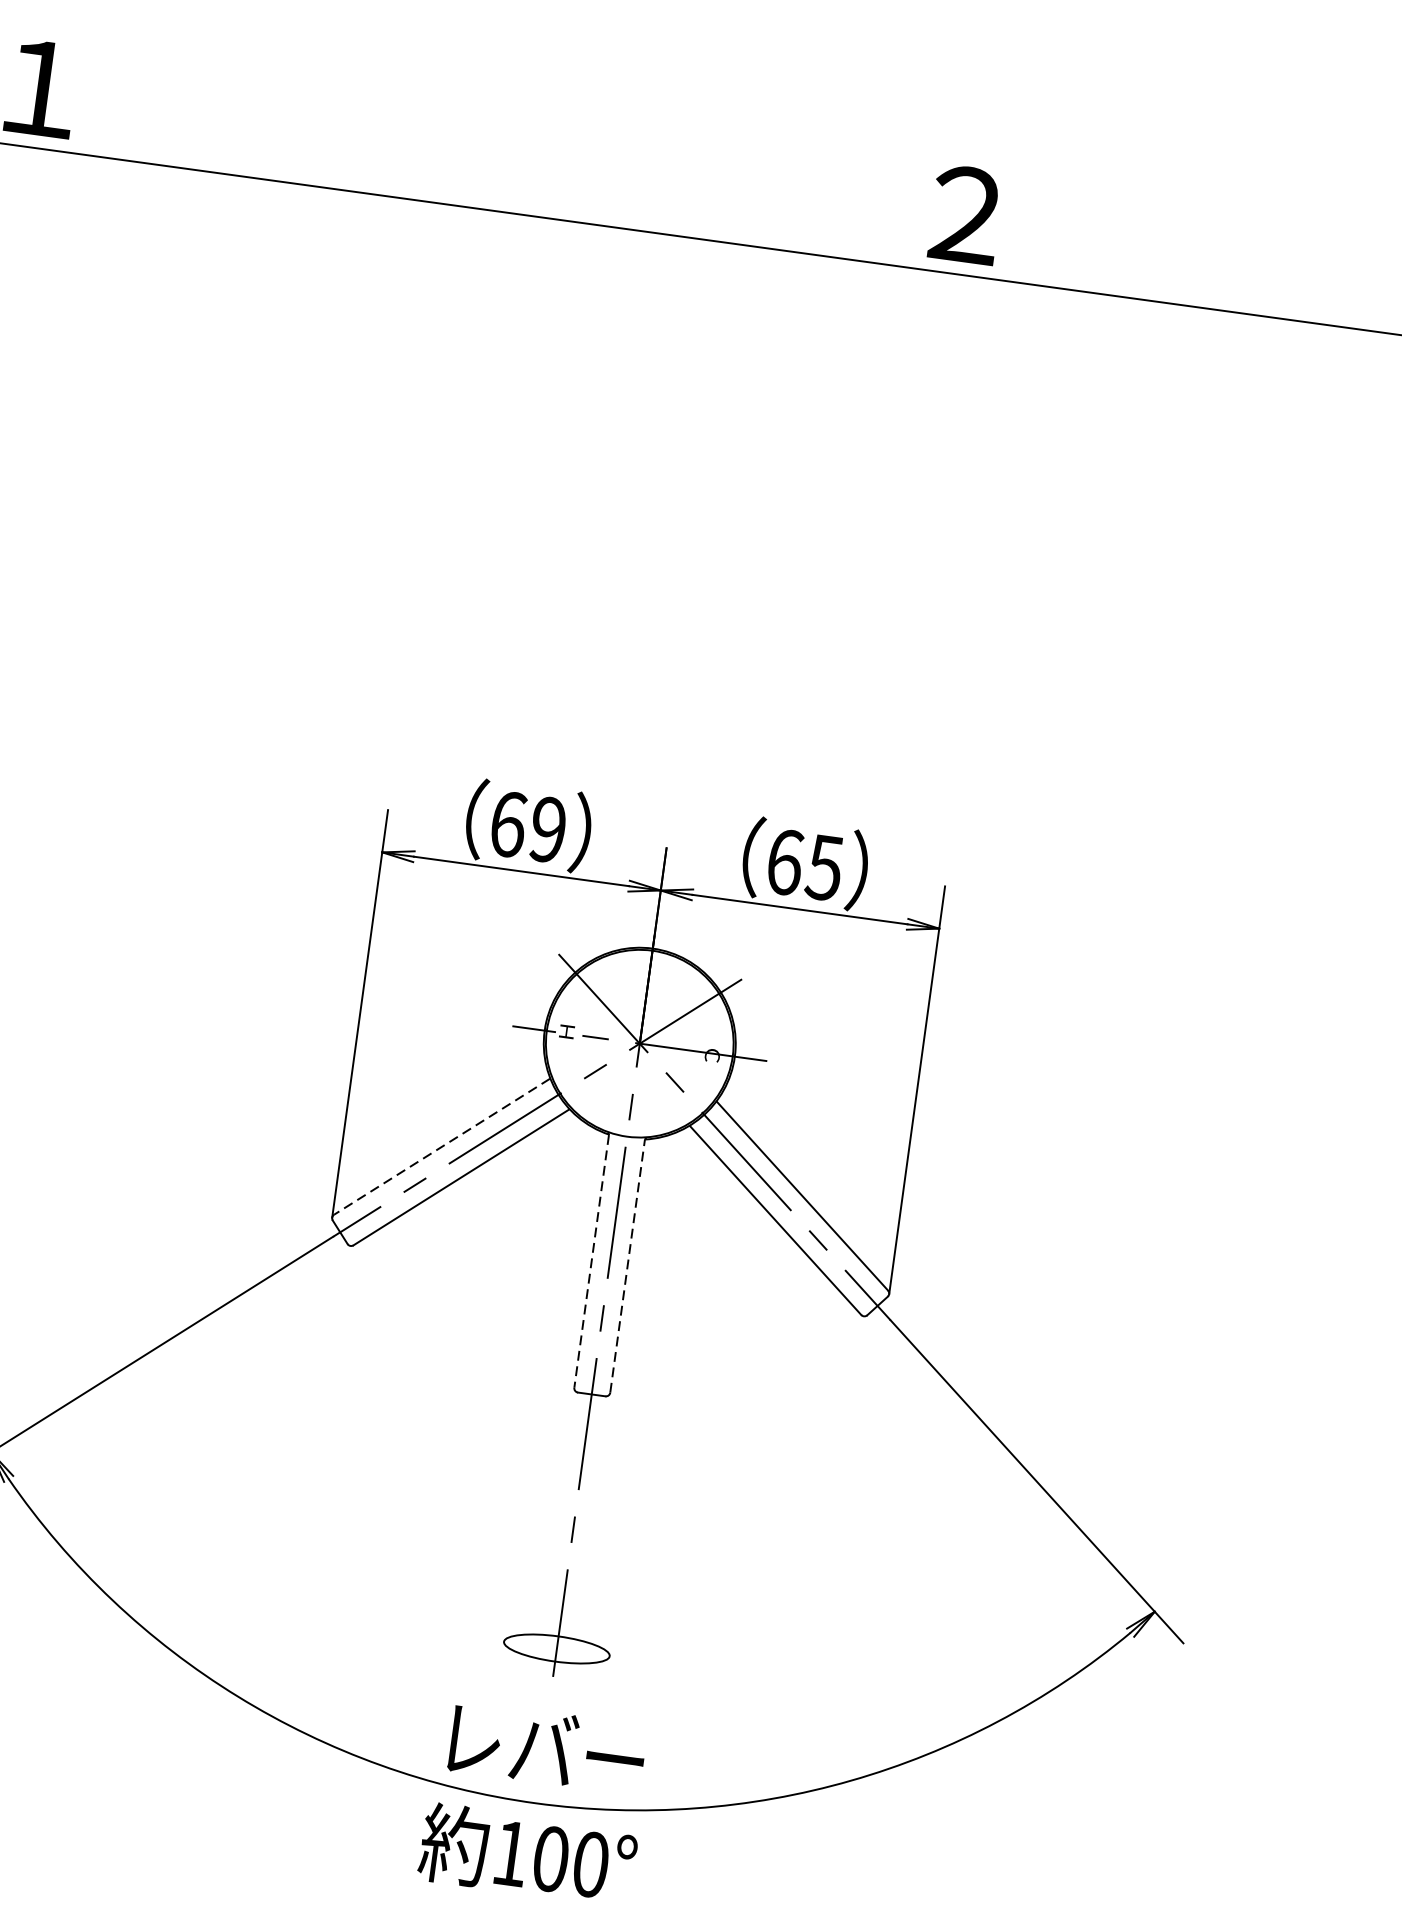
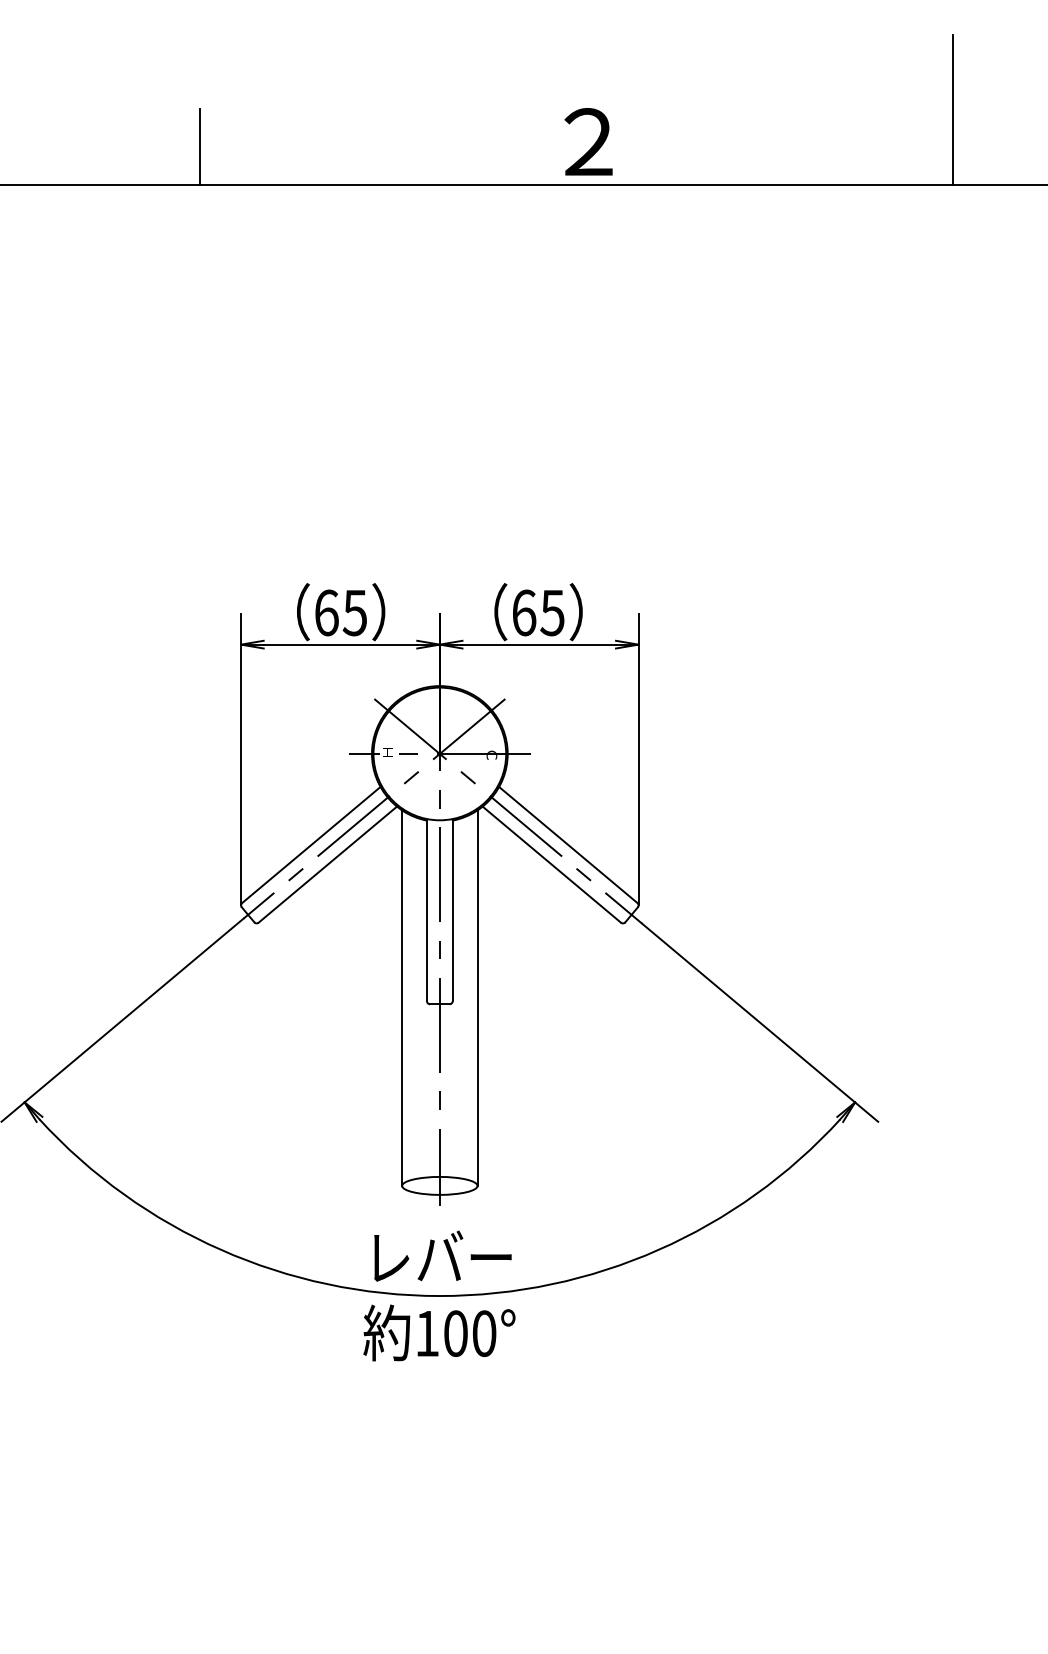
line: (419, 146) -> (199, 146), added
text: (547, 829) -> (354, 612), 69 -> 65
line: (440, 1147) -> (310, 845), dashed -> solid
line: (592, 1262) -> (427, 911), dashed -> solid
line: (627, 1265) -> (452, 910), dashed -> solid
line: (540, 1377) -> (402, 997), added
line: (645, 1392) -> (477, 997), added

